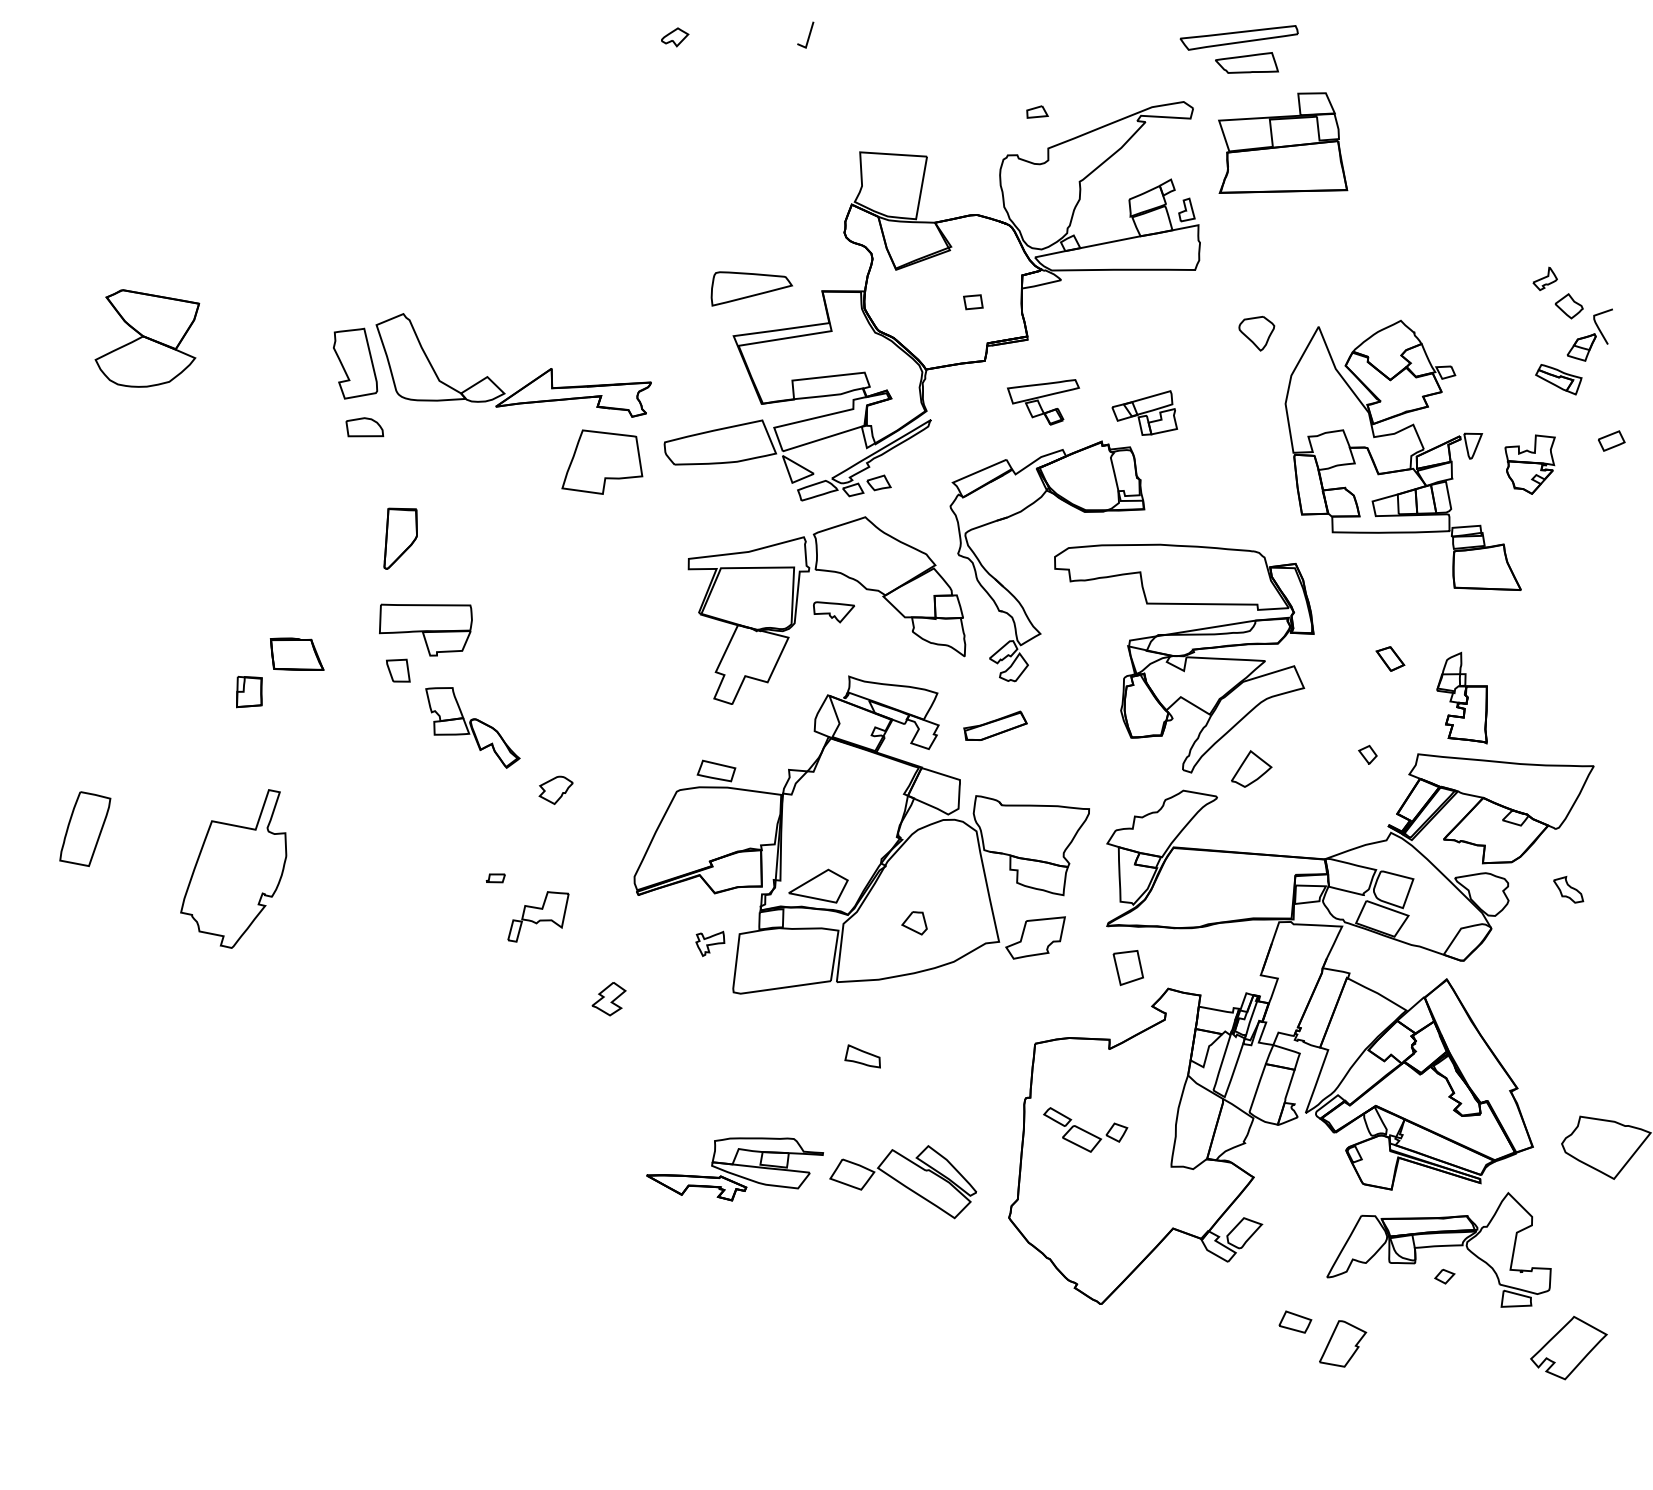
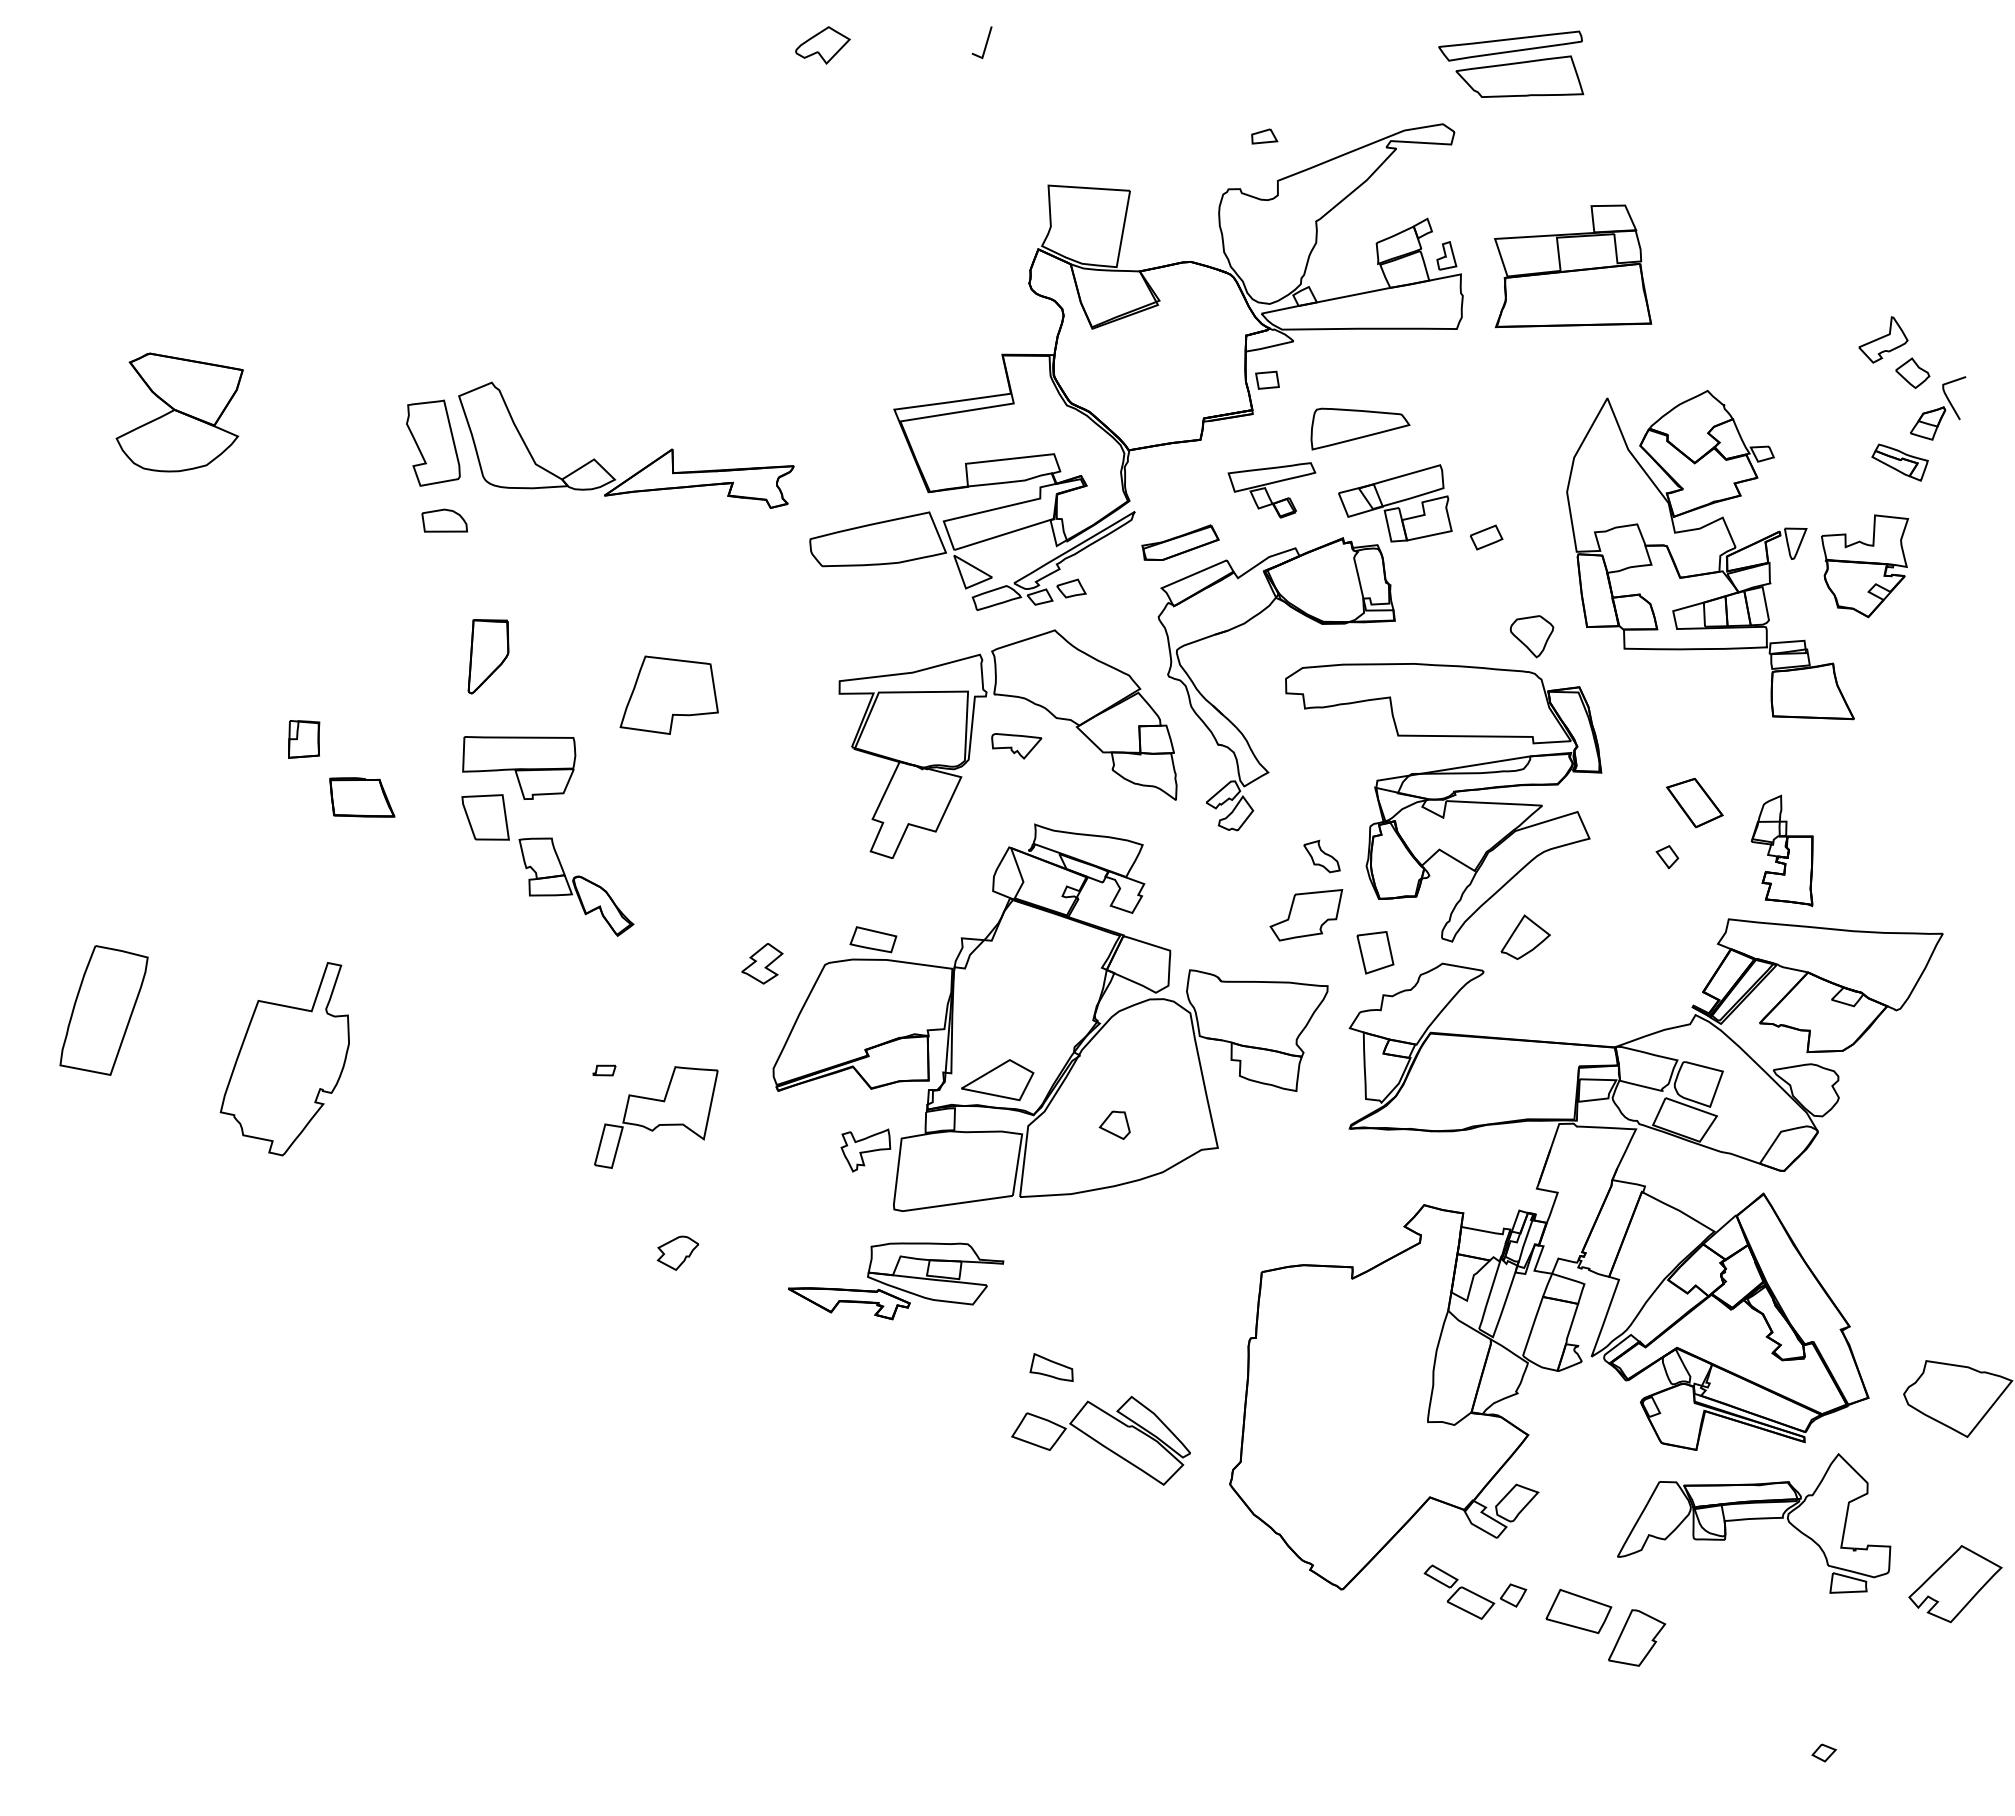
part: (674, 37) -> (822, 45), size x1.67
part: (1246, 62) -> (1519, 76), size x1.67
part: (1283, 143) -> (1573, 266), moved
part: (1545, 278) -> (1883, 339), size x1.67
part: (751, 288) -> (1360, 428), moved
part: (973, 301) -> (1267, 379), moved
part: (1256, 333) -> (1531, 636), moved
part: (1144, 413) -> (1395, 503), size x1.43
part: (1611, 441) -> (1486, 537), moved
part: (601, 461) -> (668, 694), moved
part: (1530, 464) -> (1865, 566), size x1.43
part: (1390, 659) -> (1694, 803), size x1.67
part: (398, 670) -> (485, 817), size x1.67
part: (249, 692) -> (304, 739), moved
part: (995, 725) -> (1180, 542), moved
part: (1367, 755) -> (1667, 857), moved
part: (555, 789) -> (677, 1252), moved
part: (84, 829) -> (103, 1010), size x1.43
part: (1568, 889) -> (1321, 856), moved
part: (538, 916) -> (656, 1117), size x1.67
part: (1035, 938) -> (1306, 915), moved
part: (710, 943) -> (865, 1150), size x1.43
part: (1128, 967) -> (1375, 952), moved
part: (609, 998) -> (762, 963), moved
part: (862, 1056) -> (1051, 1367), moved
part: (1085, 1129) -> (1475, 1591), moved
part: (735, 1169) -> (896, 1281), moved
part: (1444, 1276) -> (1823, 1752), moved
part: (1294, 1322) -> (1578, 1611), size x1.67
part: (1568, 1348) -> (1955, 1584), moved

